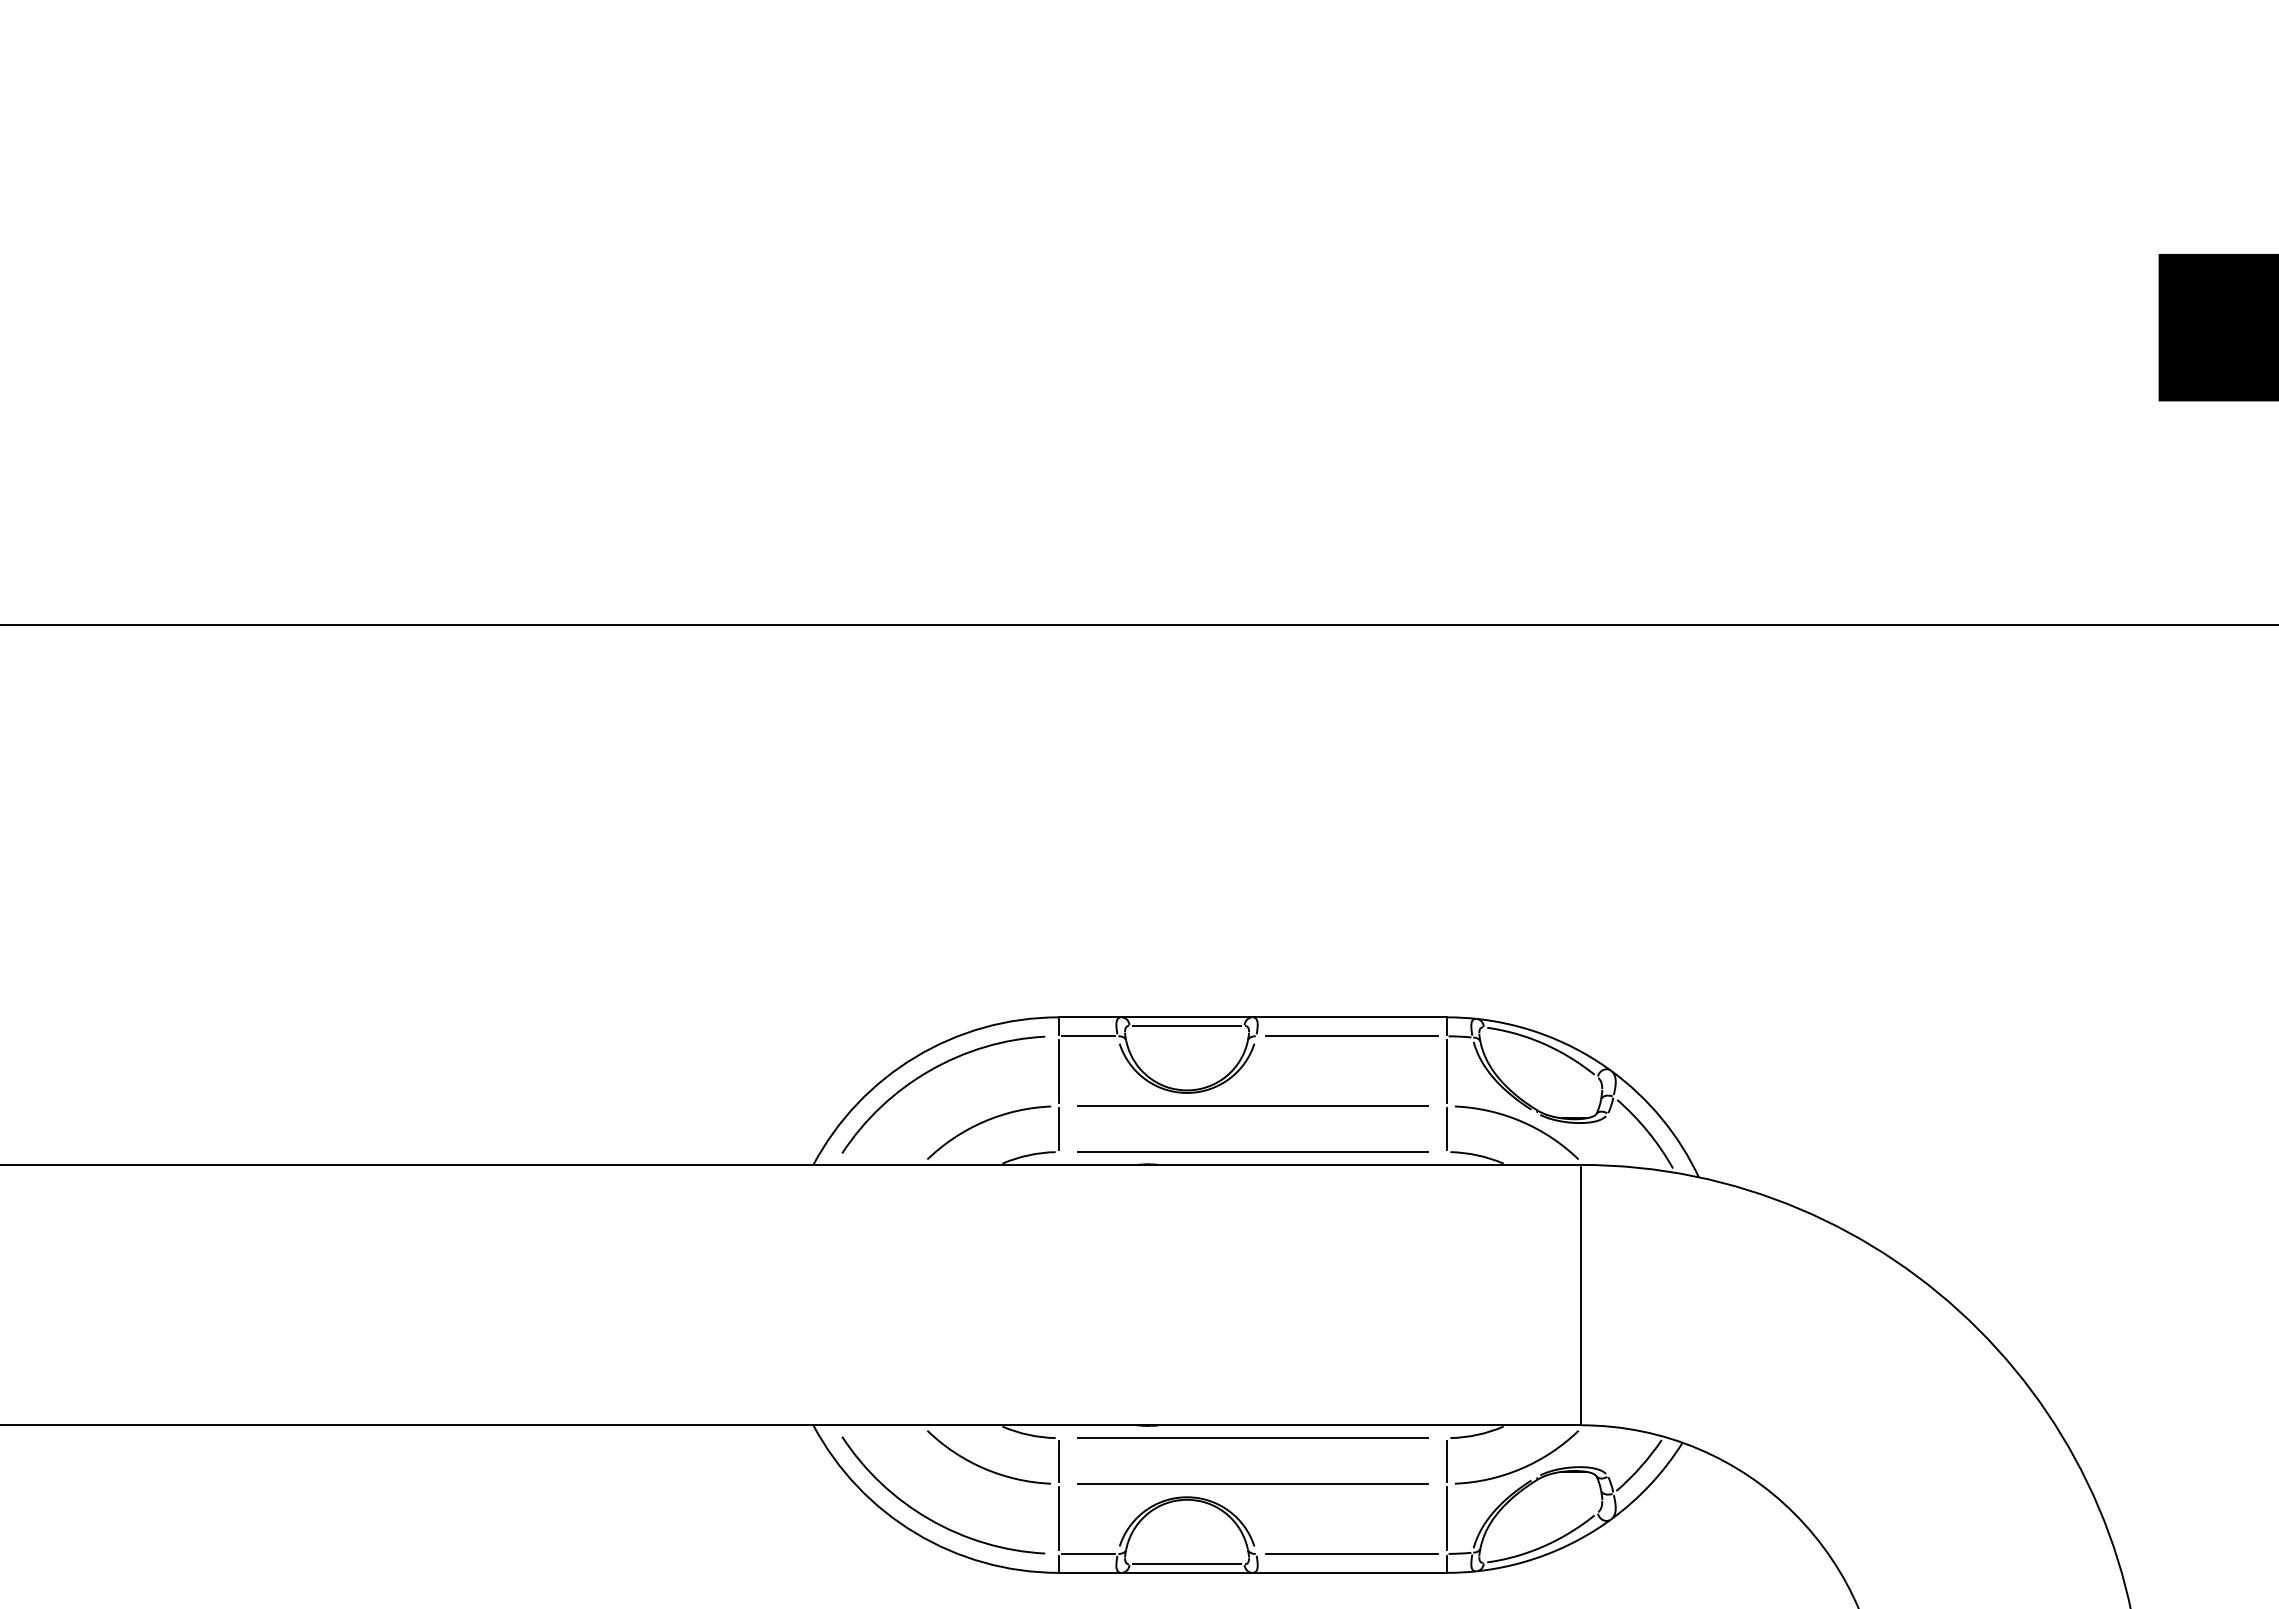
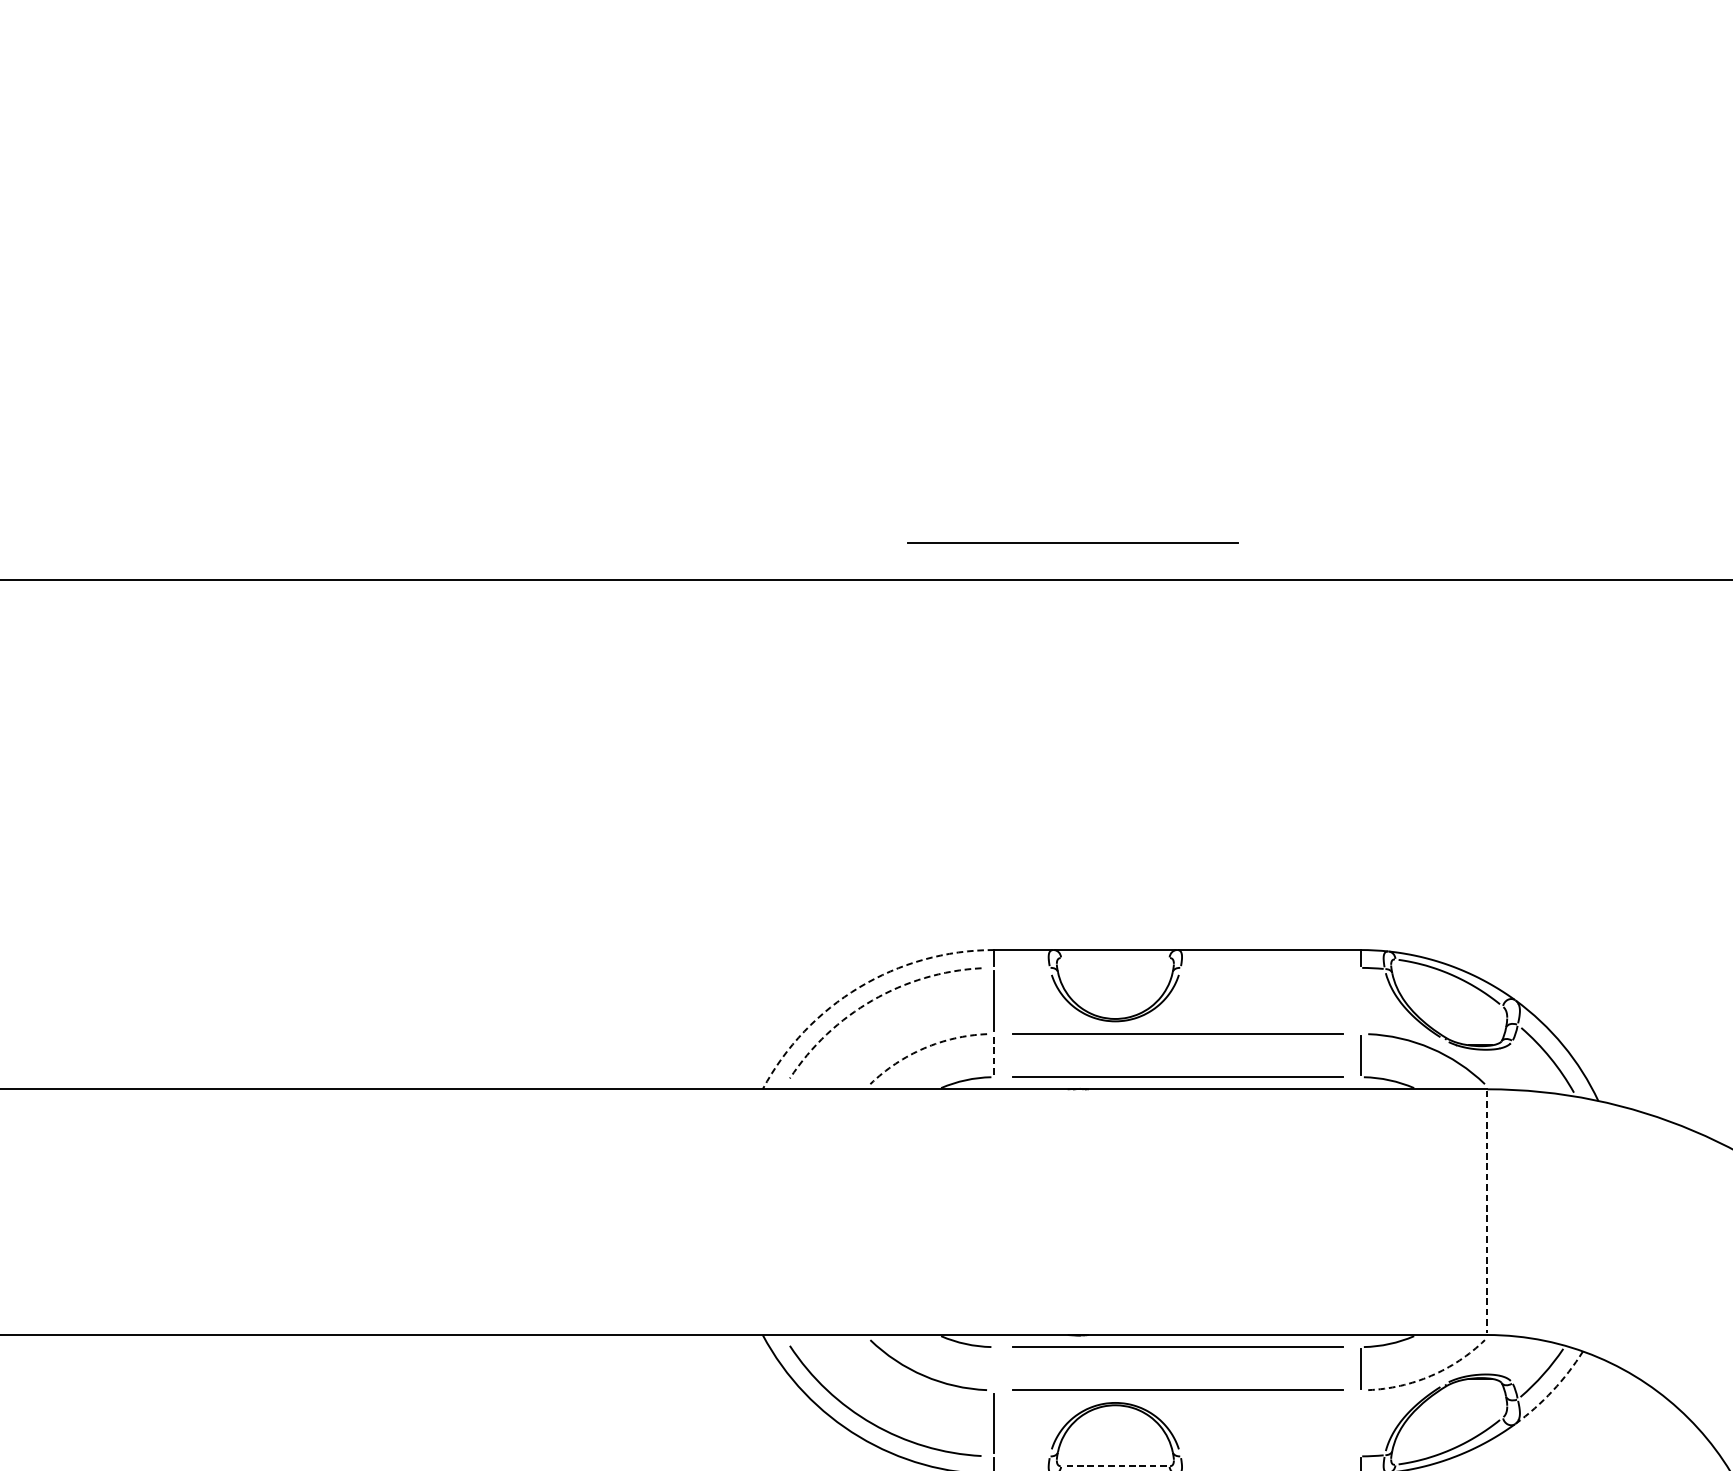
line: (1141, 585) -> (1072, 542), added
line: (1186, 1025) -> (1114, 957), removed
line: (1087, 1036) -> (1021, 968), removed
line: (1351, 1036) -> (1270, 968), removed
arc: (915, 1057) -> (859, 987), solid -> dashed
arc: (929, 1070) -> (872, 1000), solid -> dashed
line: (1447, 1070) -> (1361, 1000), removed
arc: (984, 1121) -> (924, 1048), solid -> dashed
line: (1058, 1128) -> (994, 1054), solid -> dashed
line: (1581, 1295) -> (1487, 1212), solid -> dashed
line: (1058, 1461) -> (994, 1369), removed
arc: (1521, 1468) -> (1430, 1375), solid -> dashed
arc: (1650, 1484) -> (1552, 1390), solid -> dashed
line: (1447, 1518) -> (1361, 1422), removed
line: (1087, 1553) -> (1021, 1455), removed
line: (1351, 1553) -> (1270, 1455), removed
line: (1186, 1564) -> (1114, 1466), solid -> dashed

